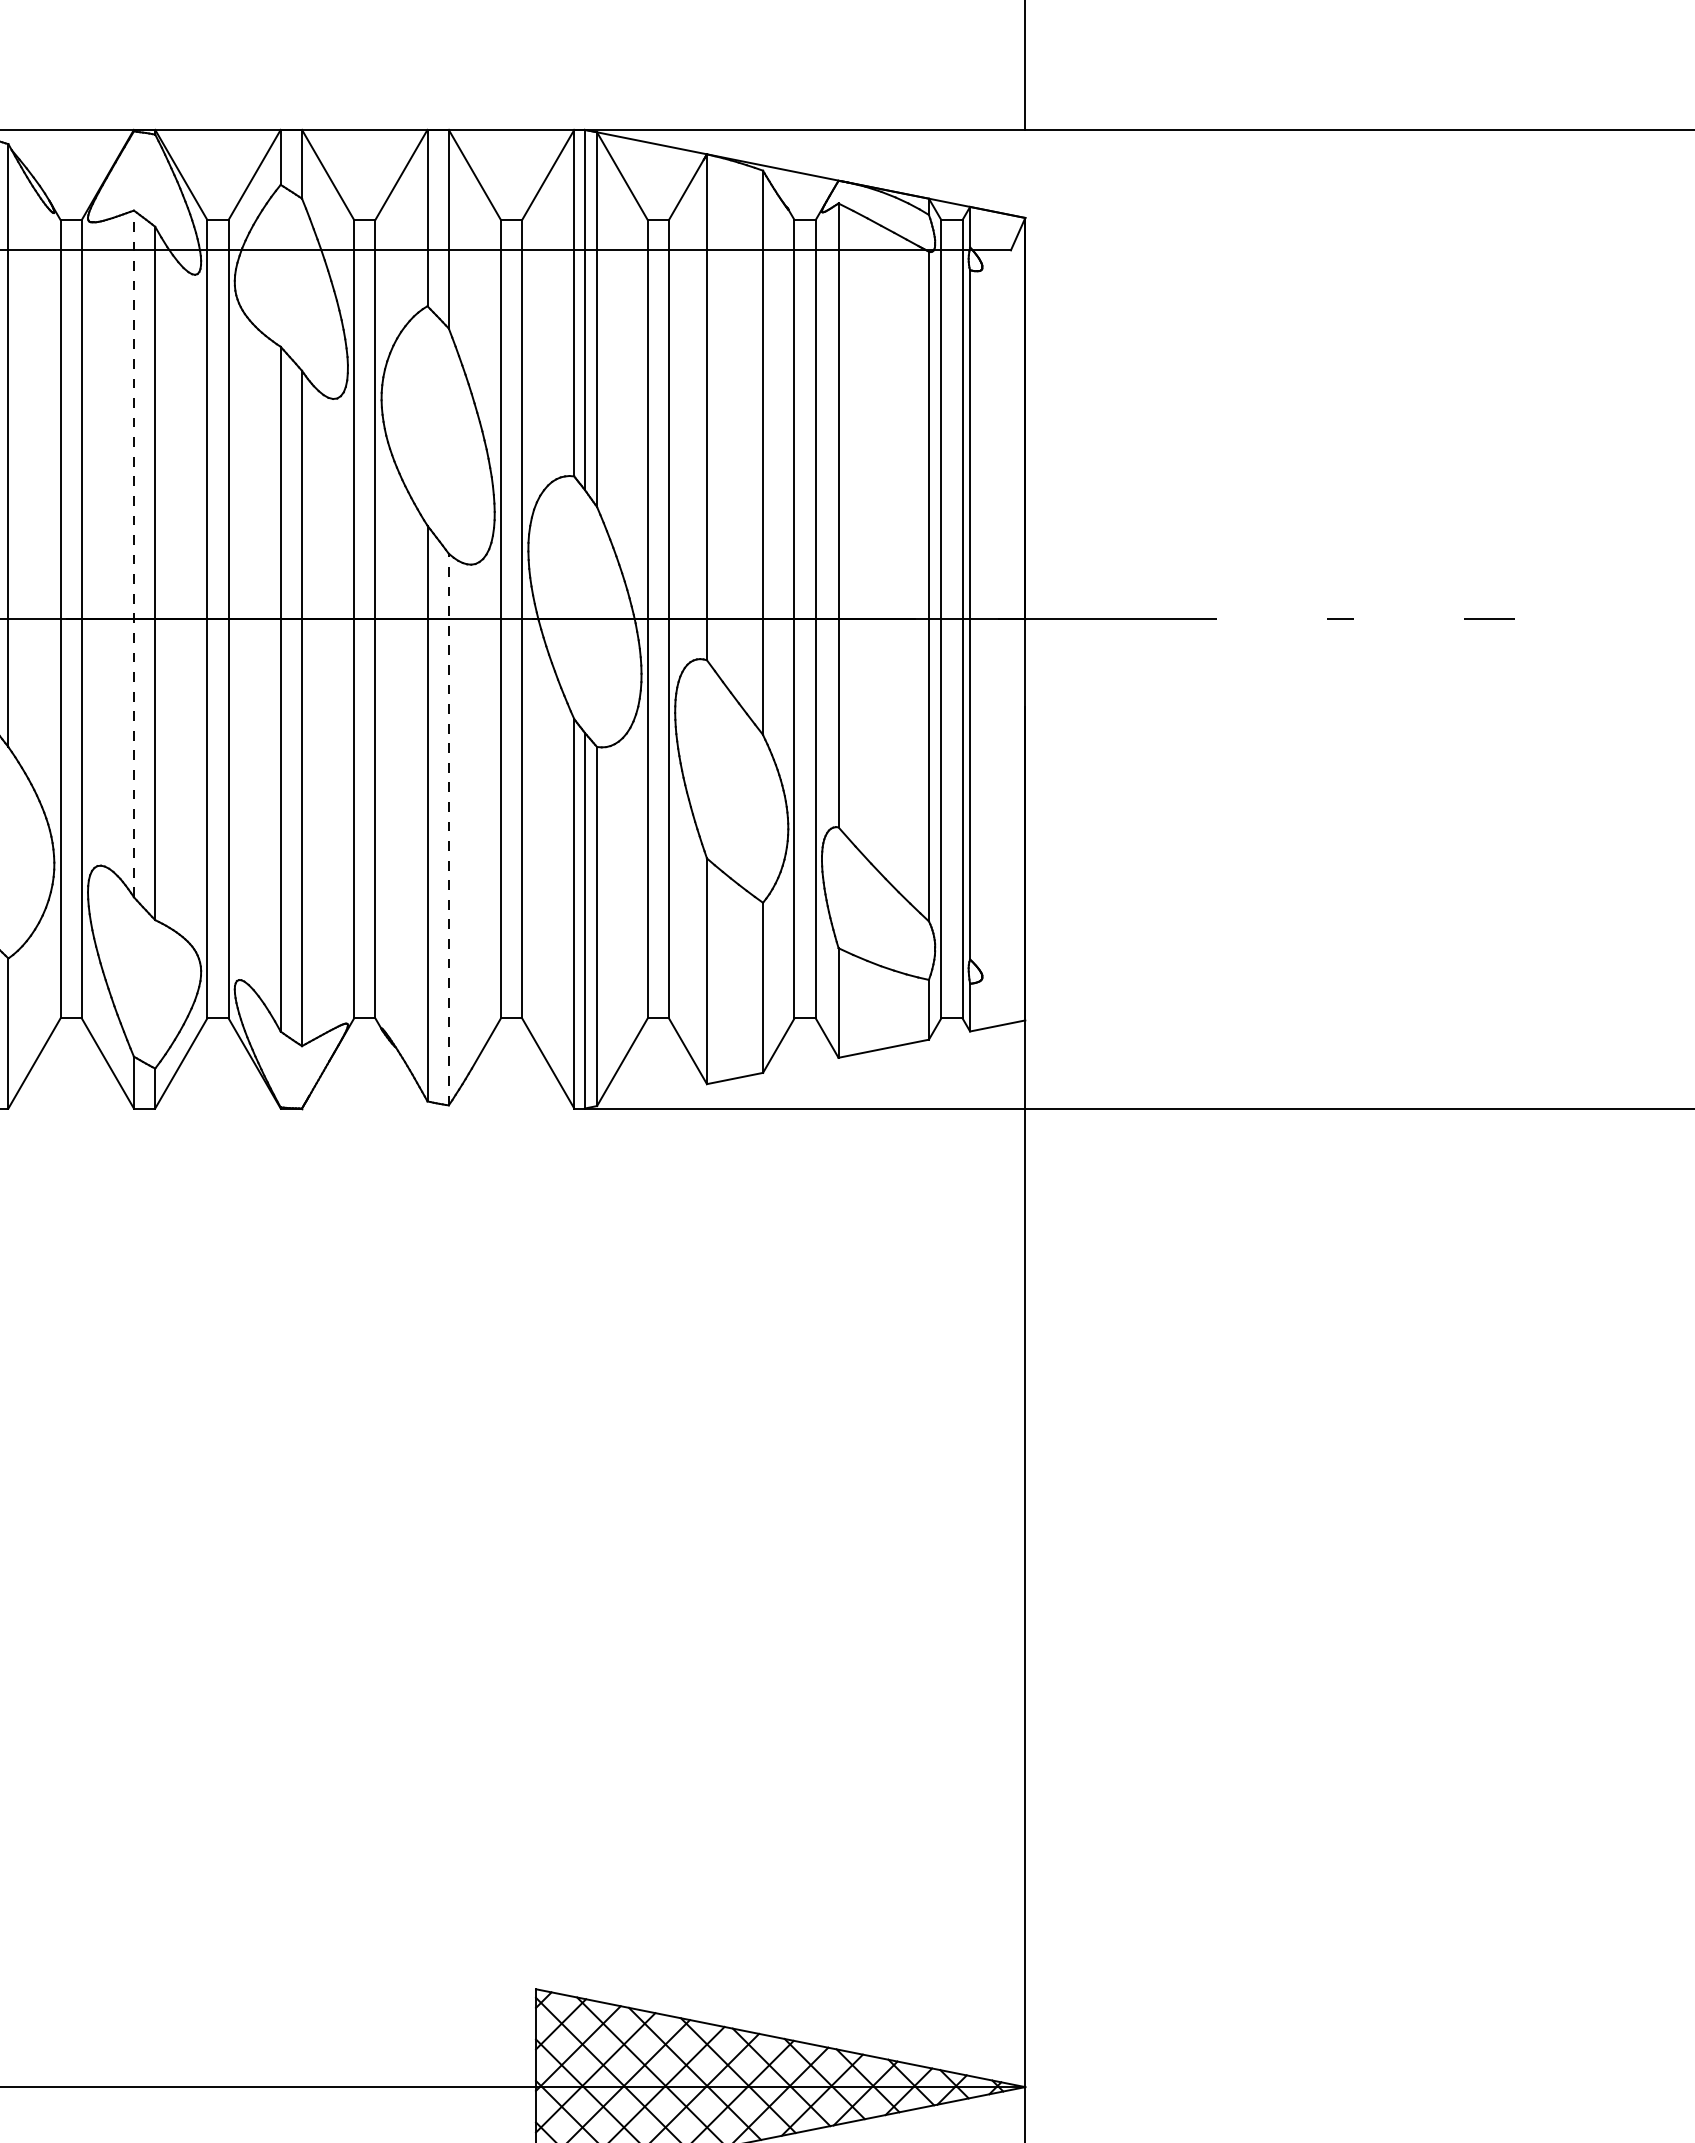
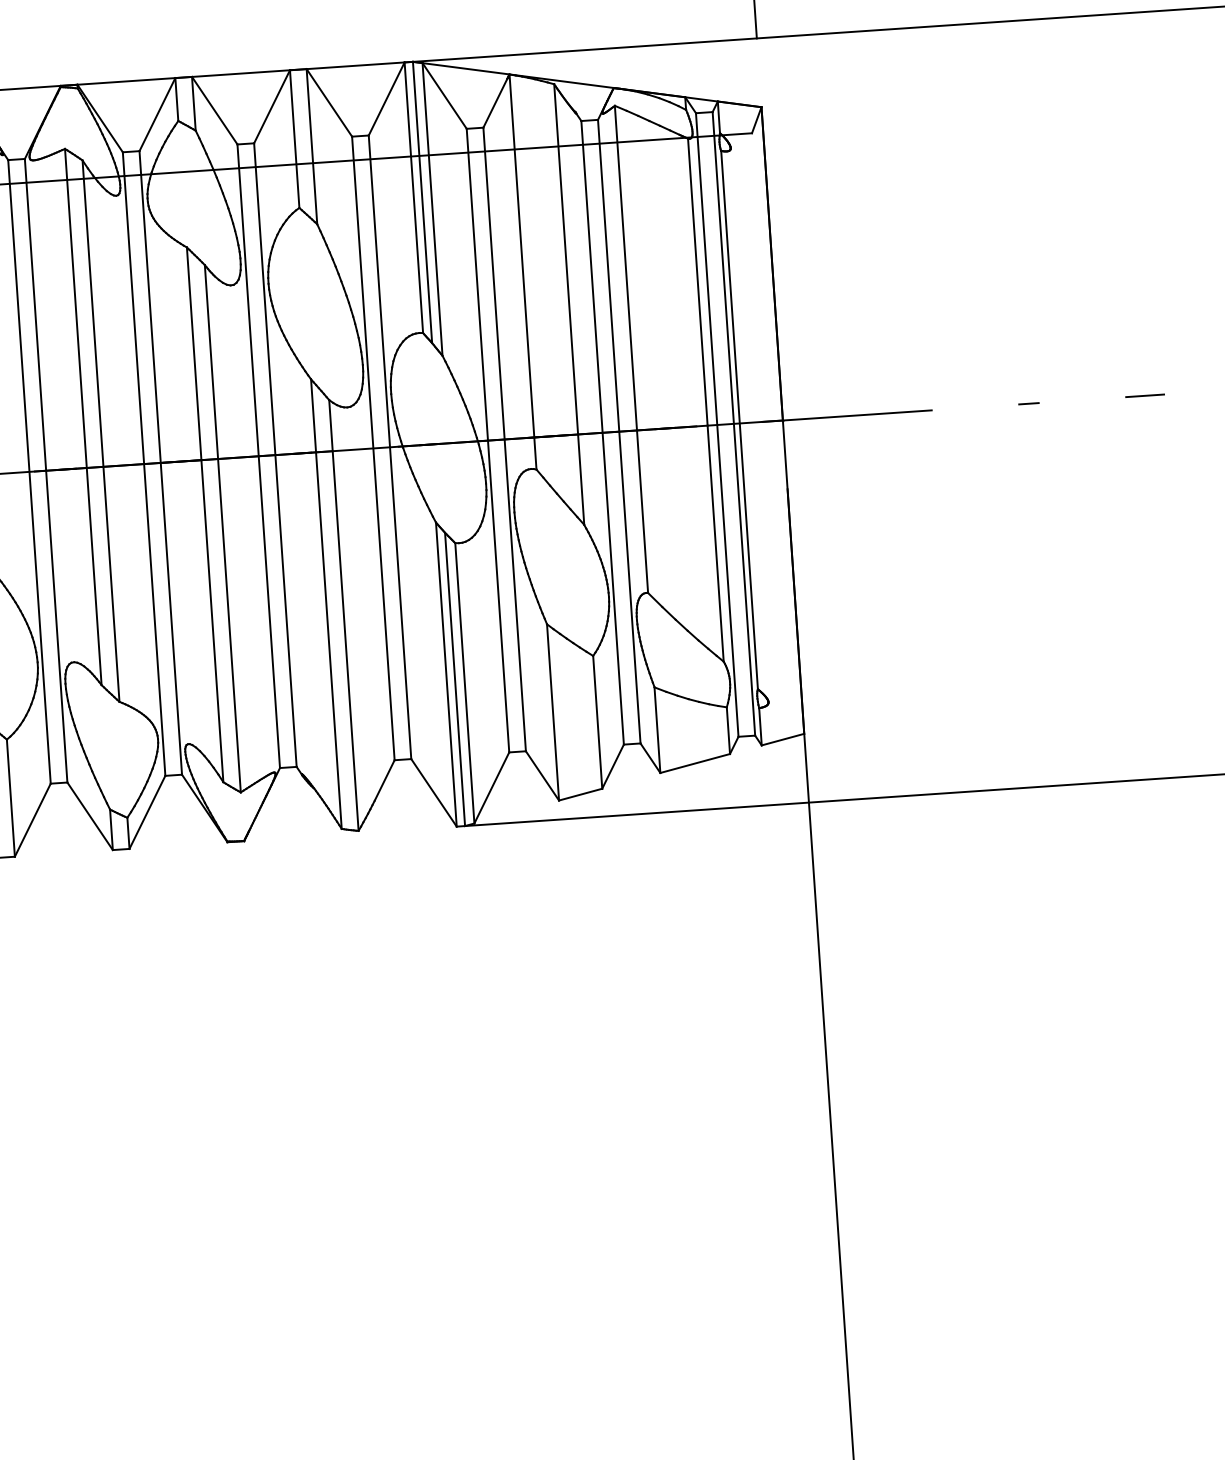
line: (133, 553) -> (82, 416), dashed -> solid
line: (448, 829) -> (343, 615), dashed -> solid

